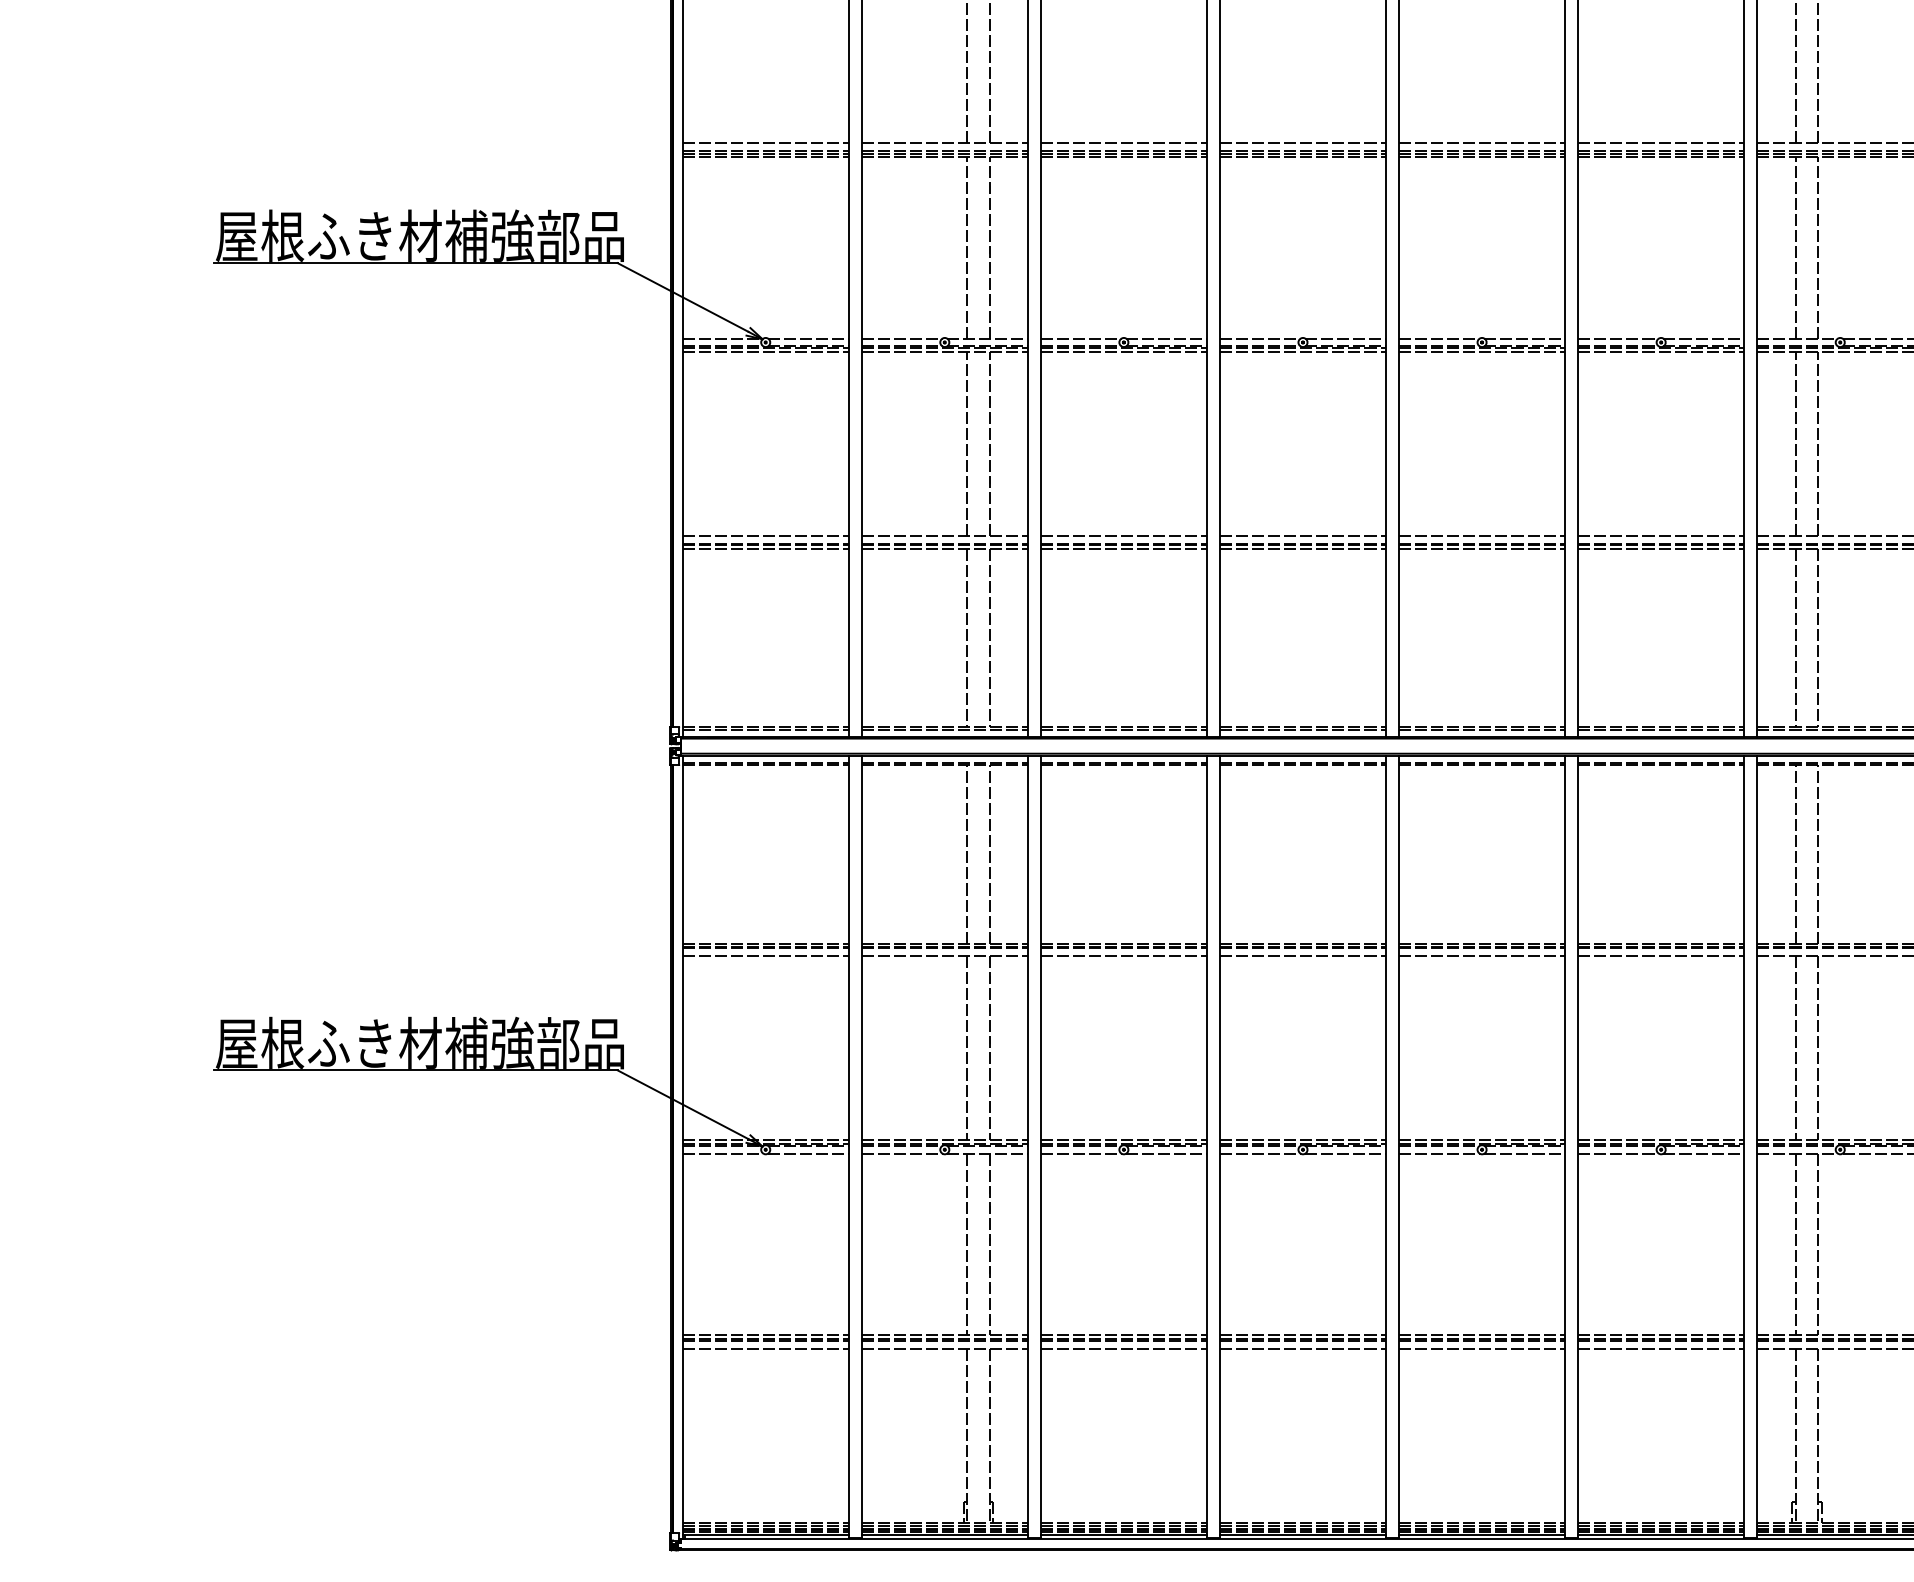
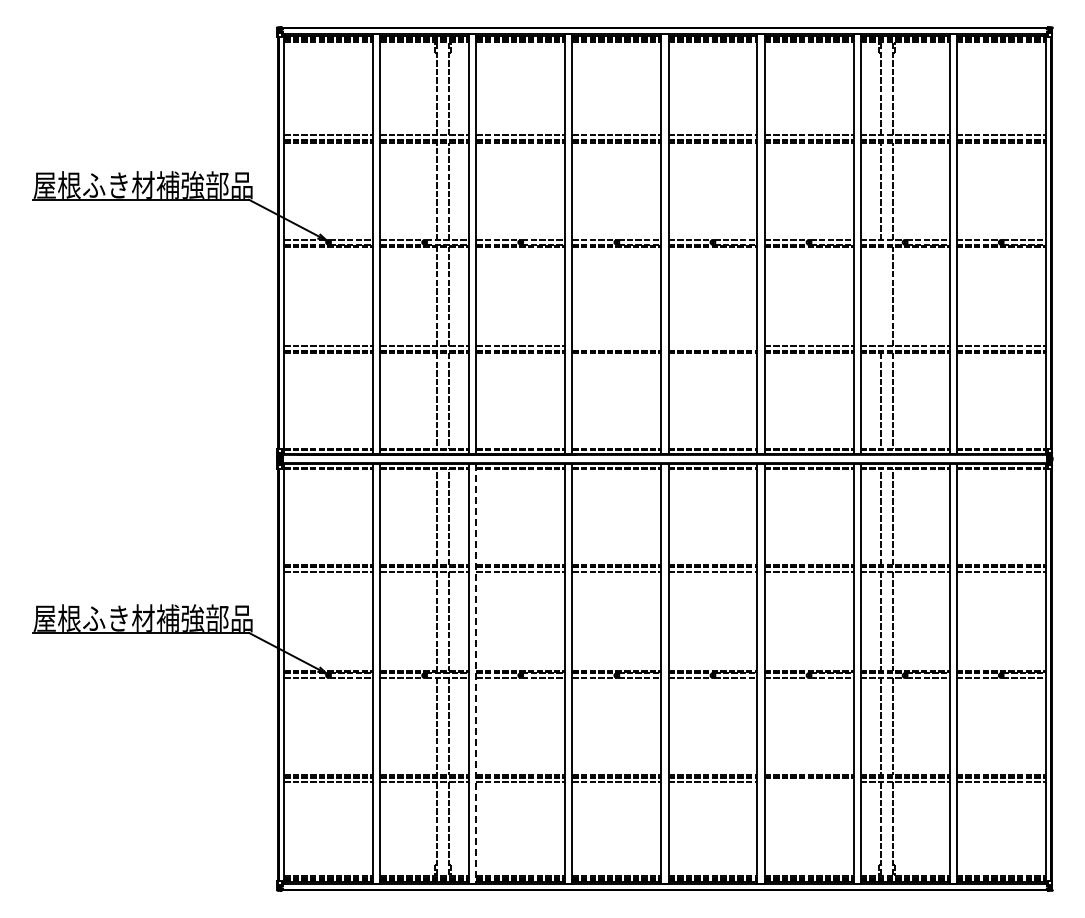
line: (1796, 443) -> (881, 296), removed
line: (1302, 536) -> (616, 346), removed
line: (1481, 536) -> (712, 346), removed
line: (1041, 1147) -> (476, 674), solid -> dashed
line: (1660, 1349) -> (808, 782), removed

